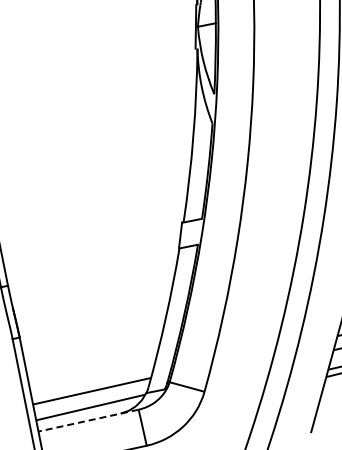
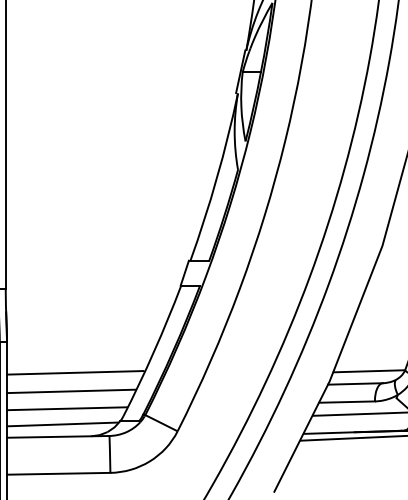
line: (92, 354) -> (75, 372), added
line: (92, 373) -> (71, 391), added
line: (87, 420) -> (57, 436), dashed -> solid

